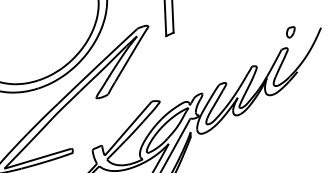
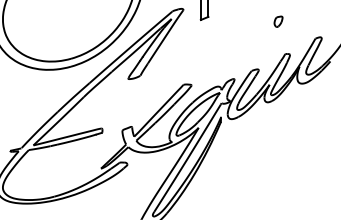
part: (290, 32) -> (278, 21), moved

